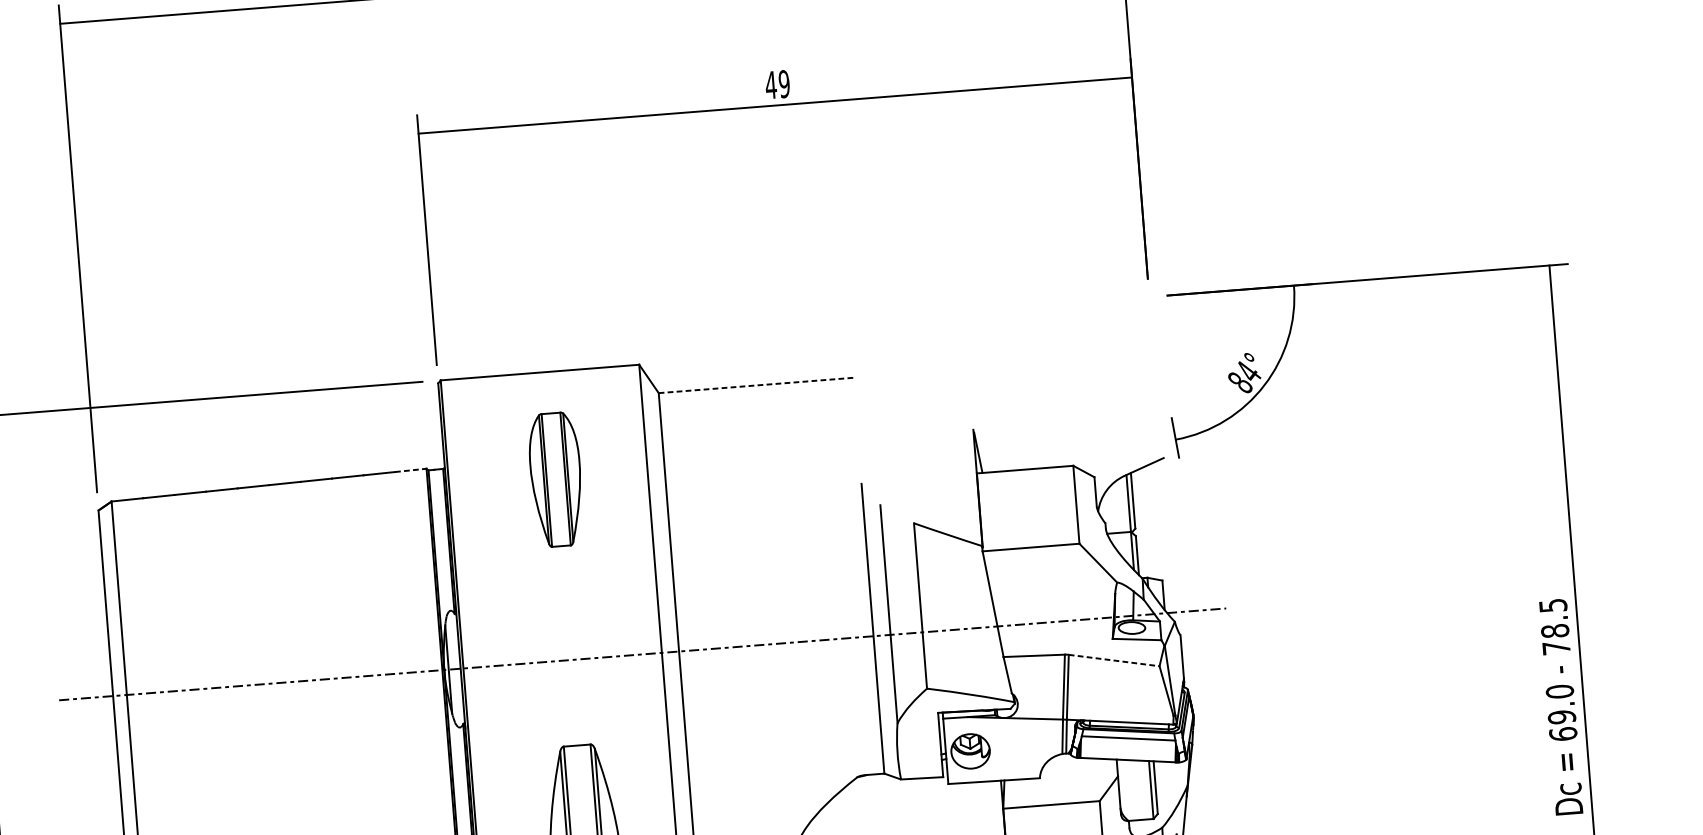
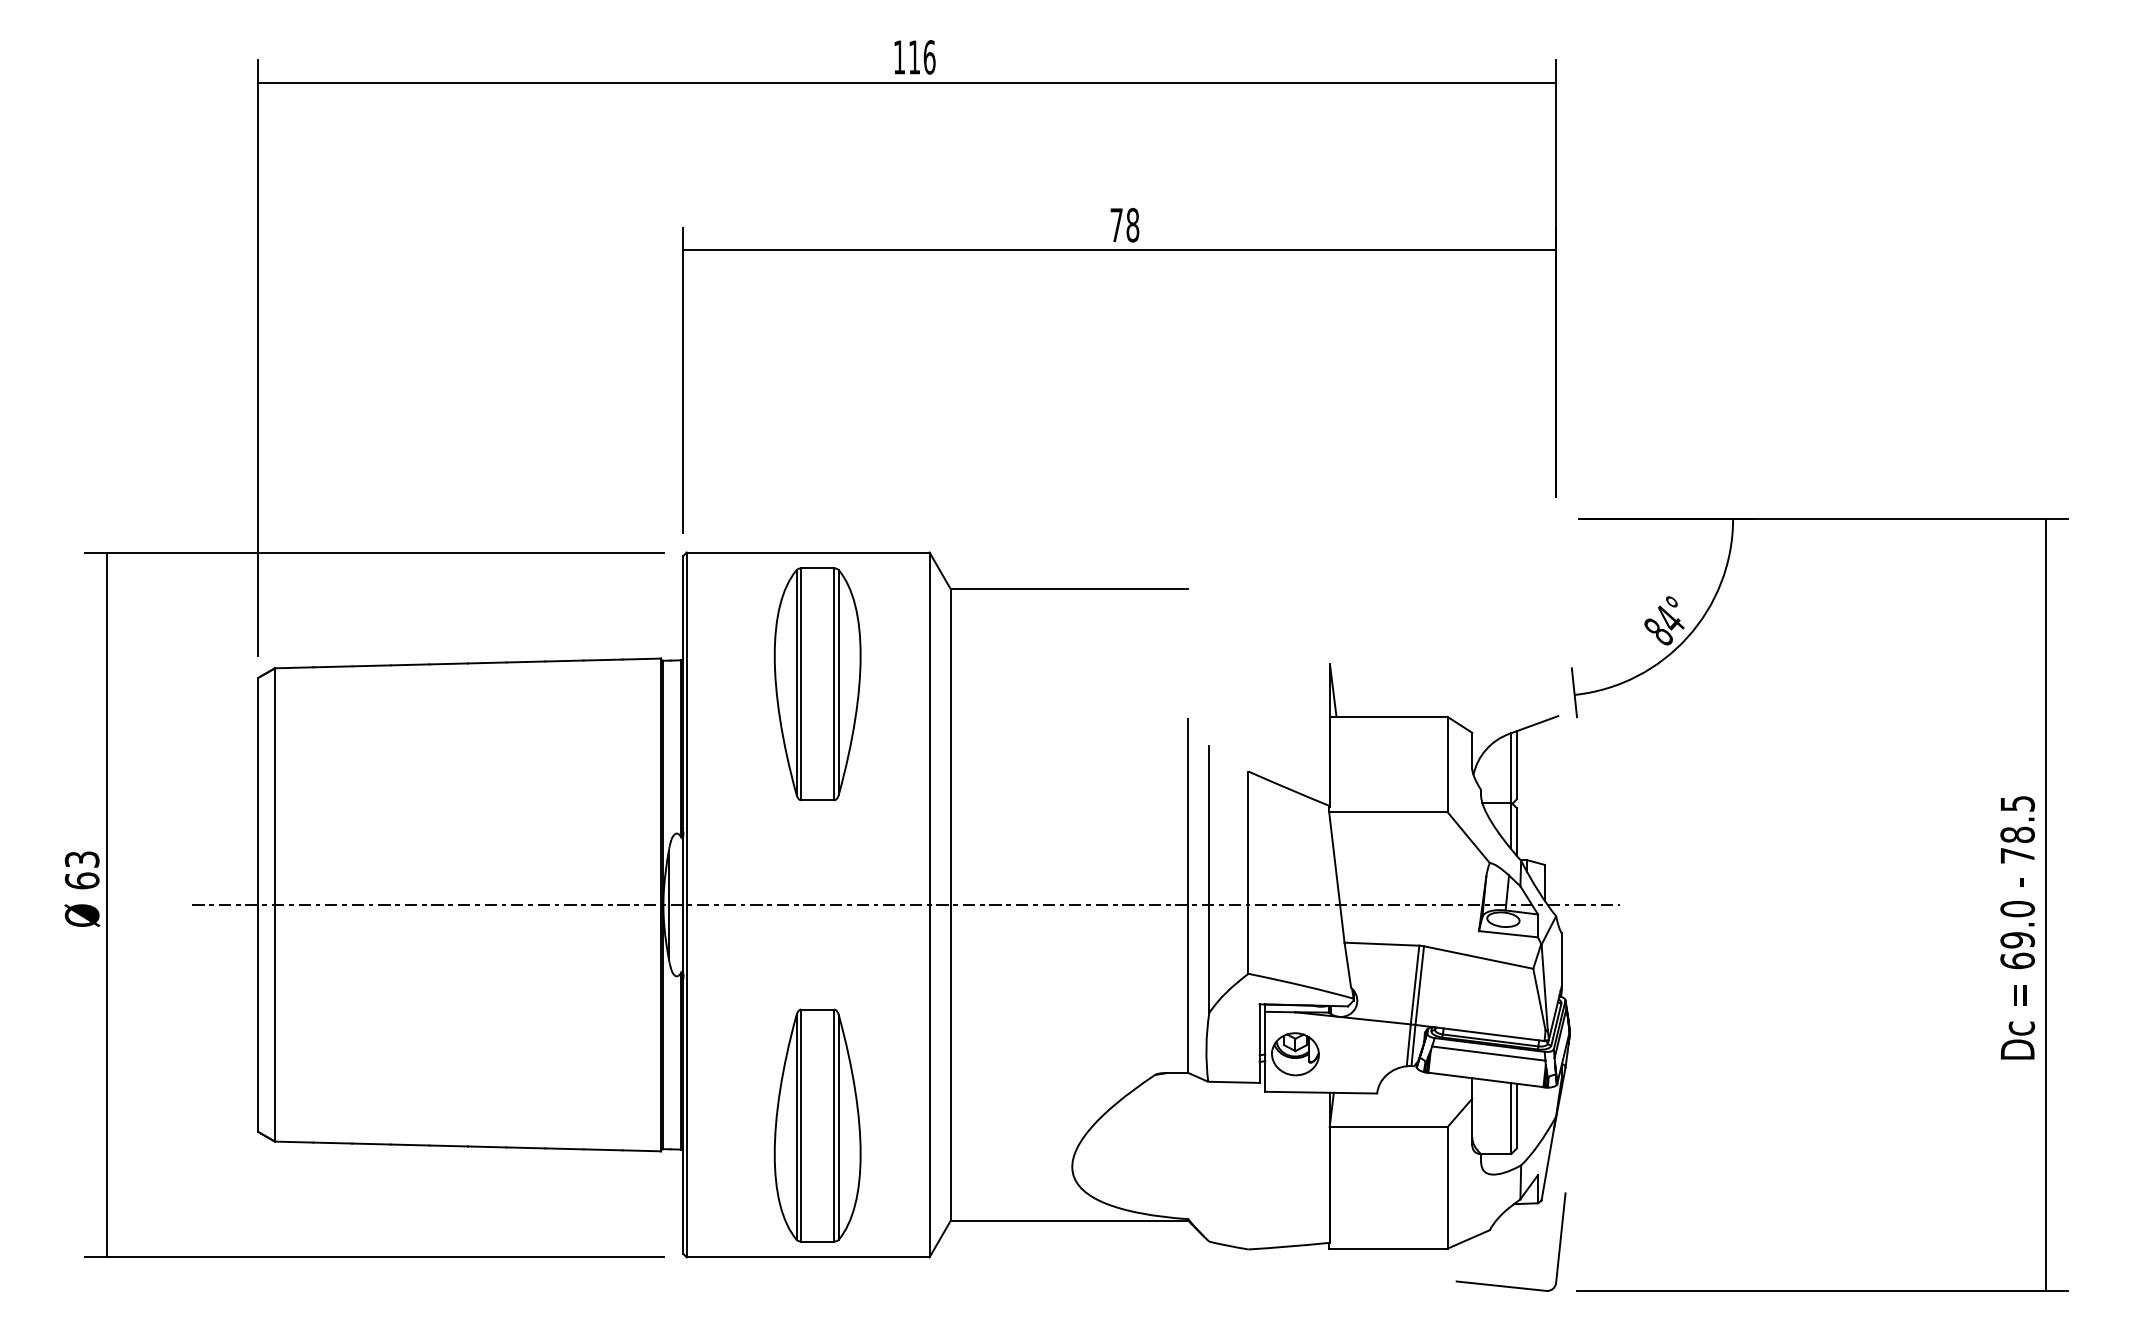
text: (777, 84) -> (1124, 225), 49 -> 78
line: (755, 385) -> (1069, 588), dashed -> solid
line: (411, 470) -> (642, 659), dashed -> solid
part: (556, 479) -> (817, 684), size x1.43
line: (1114, 660) -> (1478, 957), dashed -> solid
text: (1561, 706) -> (2017, 927), moved

